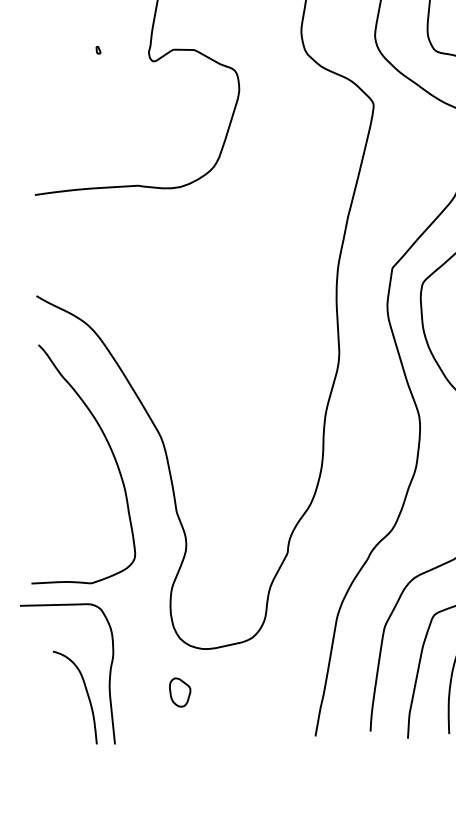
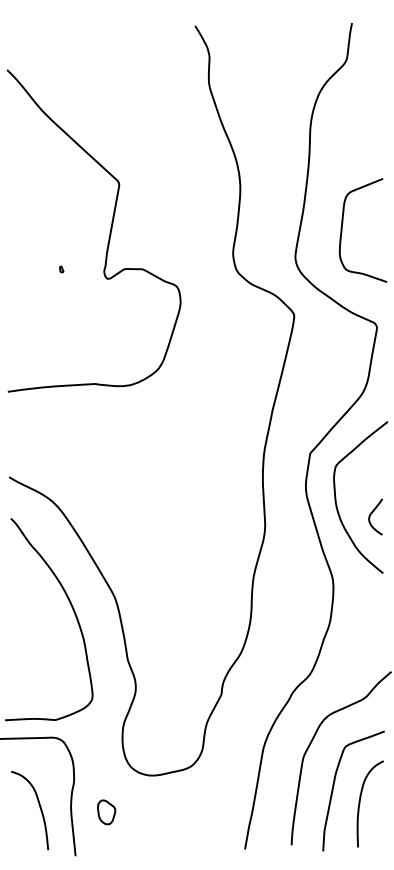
part: (179, 692) -> (106, 812), moved
curve: (86, 693) -> (39, 807), moved

